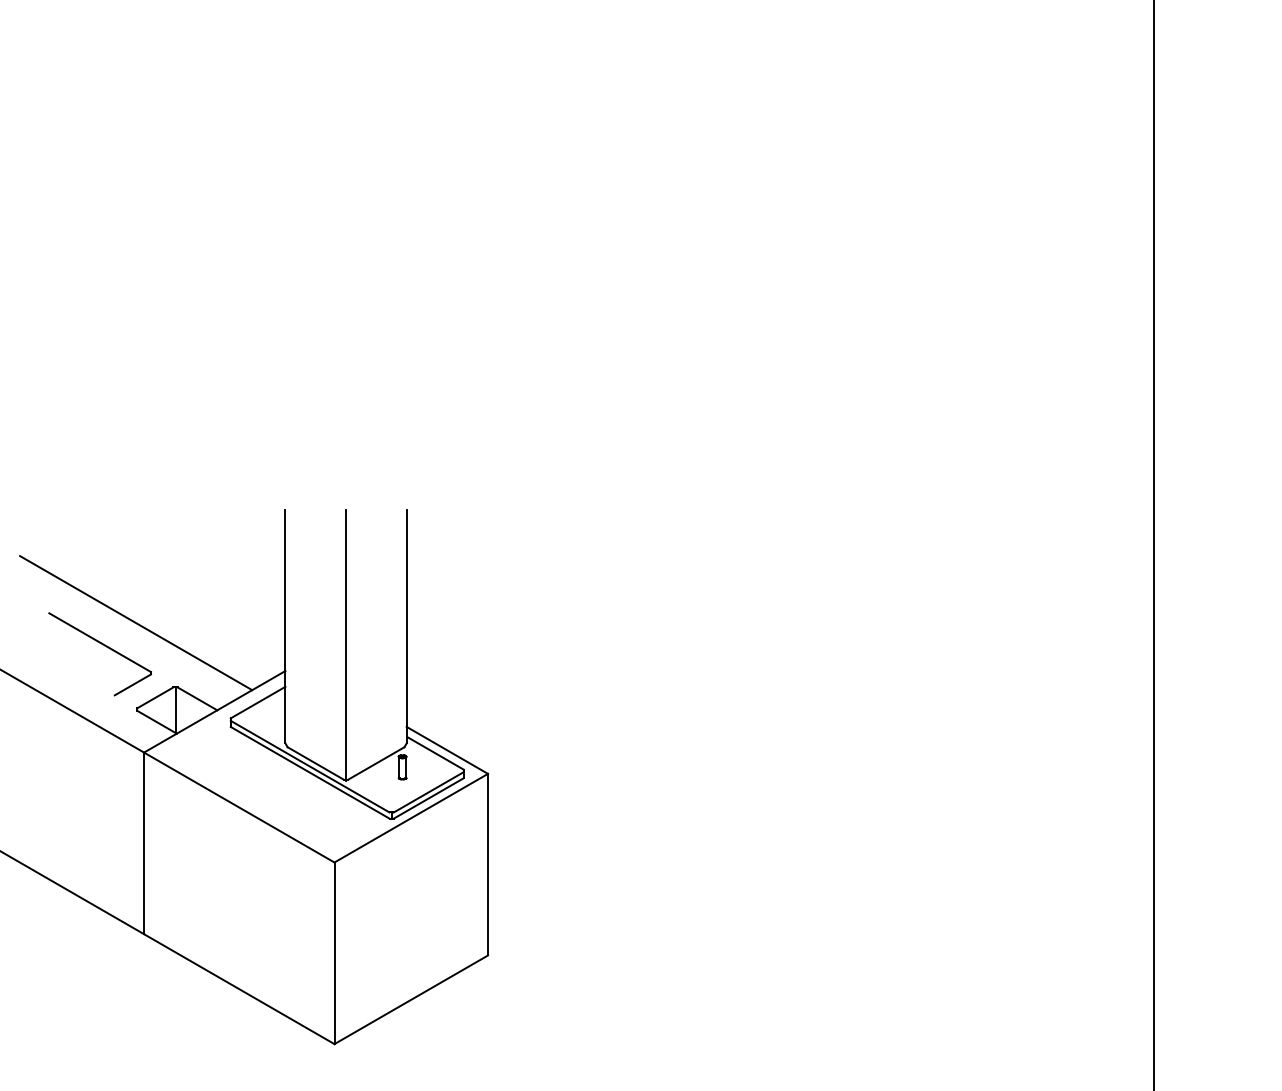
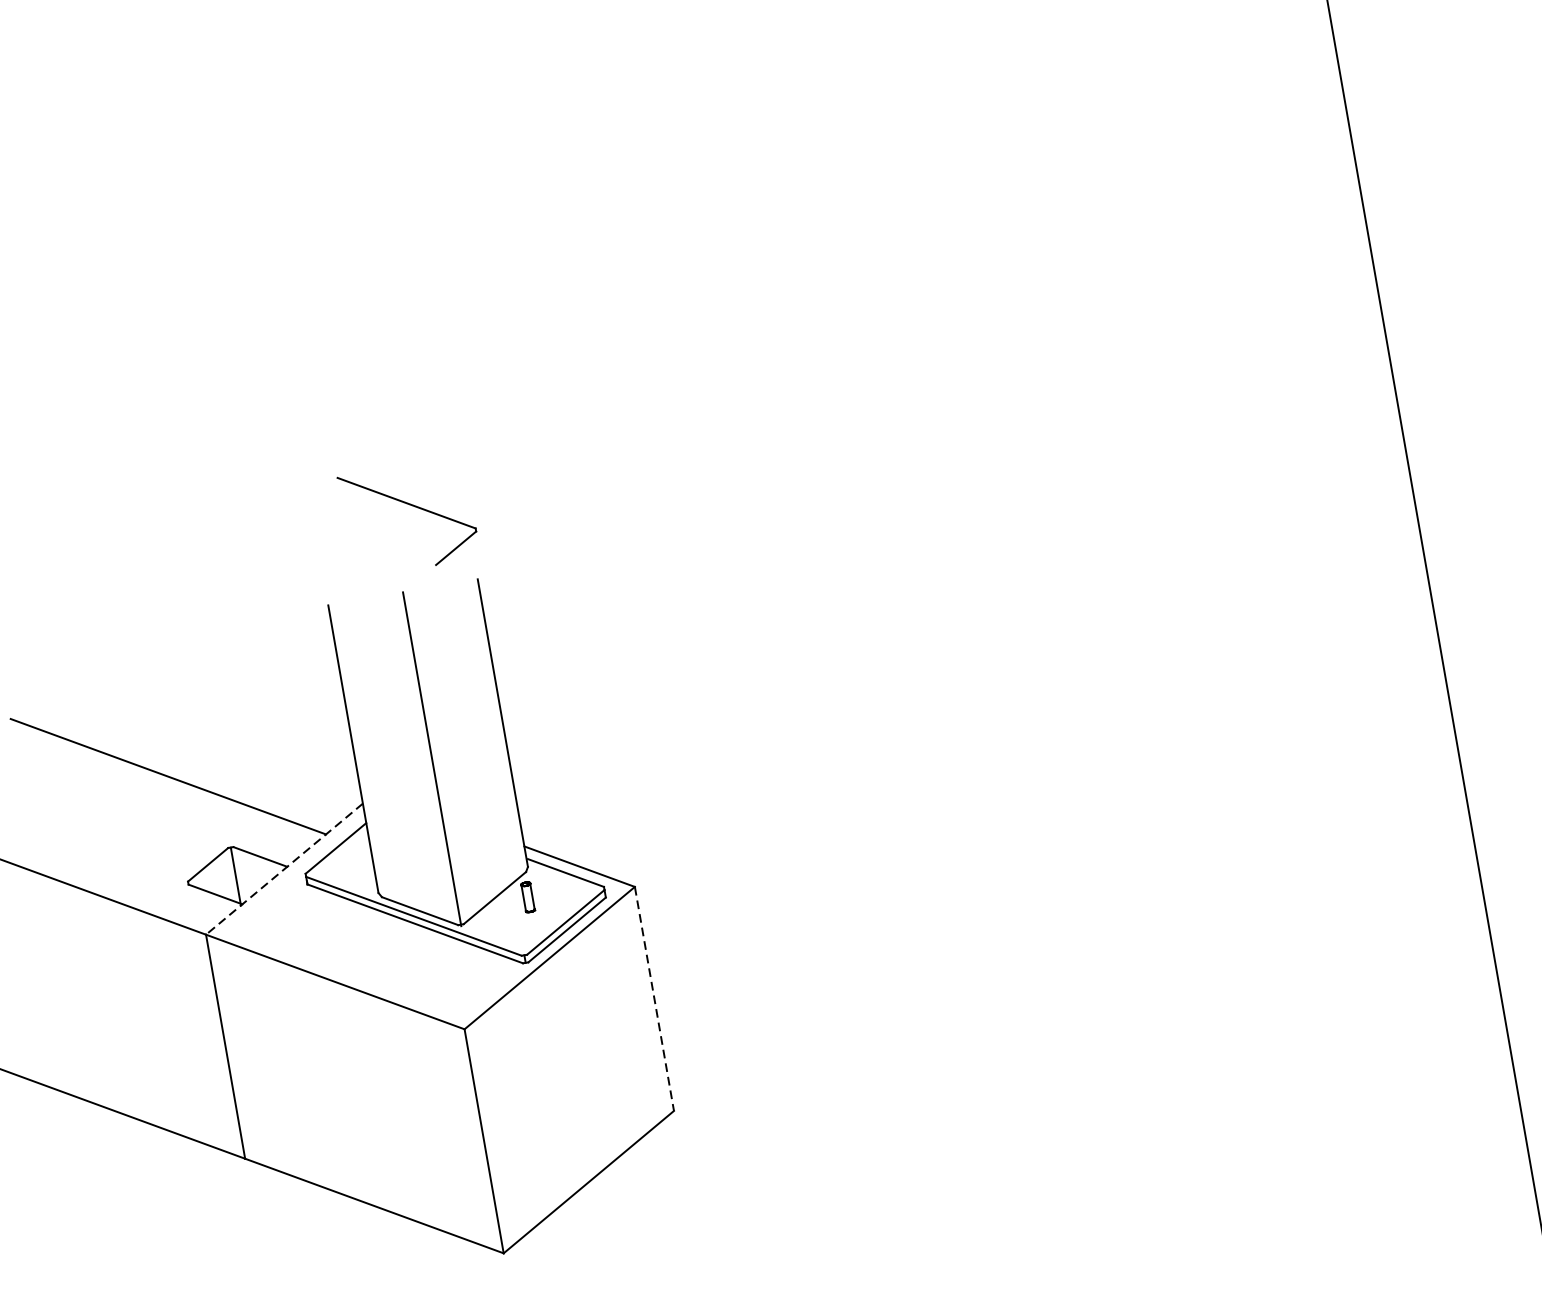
part: (104, 646) -> (412, 506), moved
line: (214, 711) -> (284, 868), solid -> dashed
line: (488, 864) -> (654, 998), solid -> dashed

